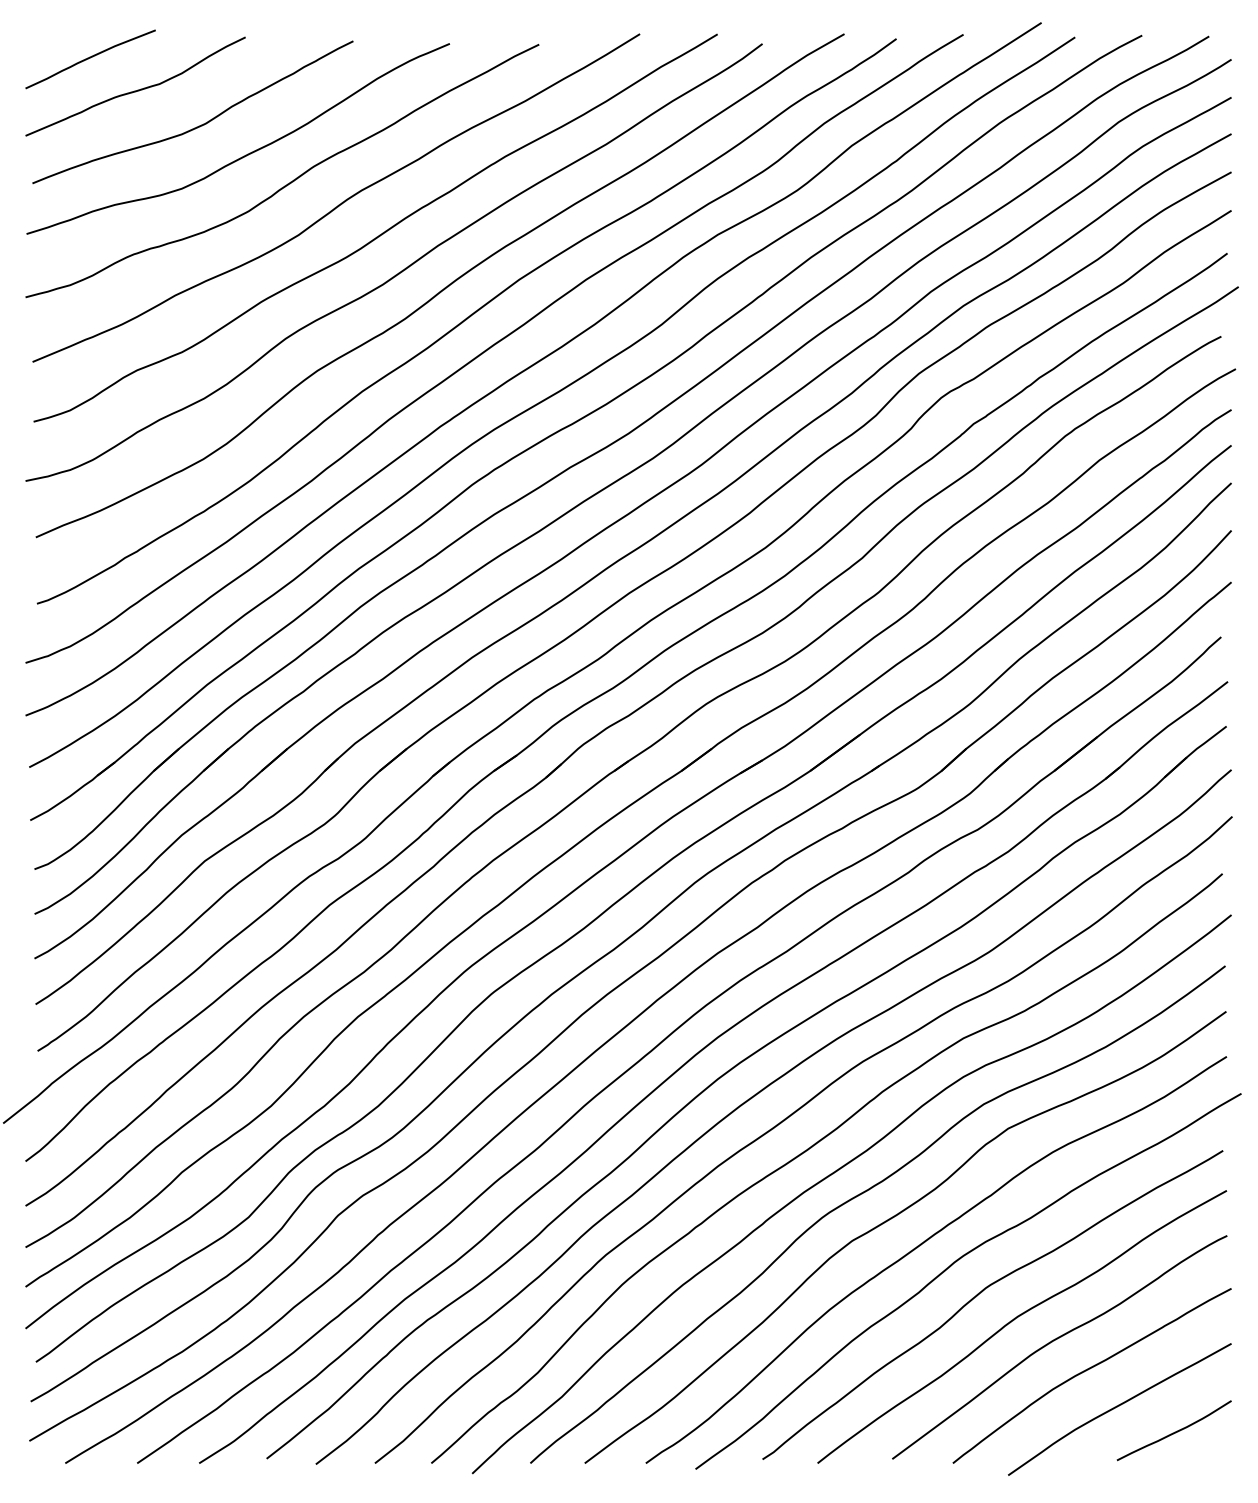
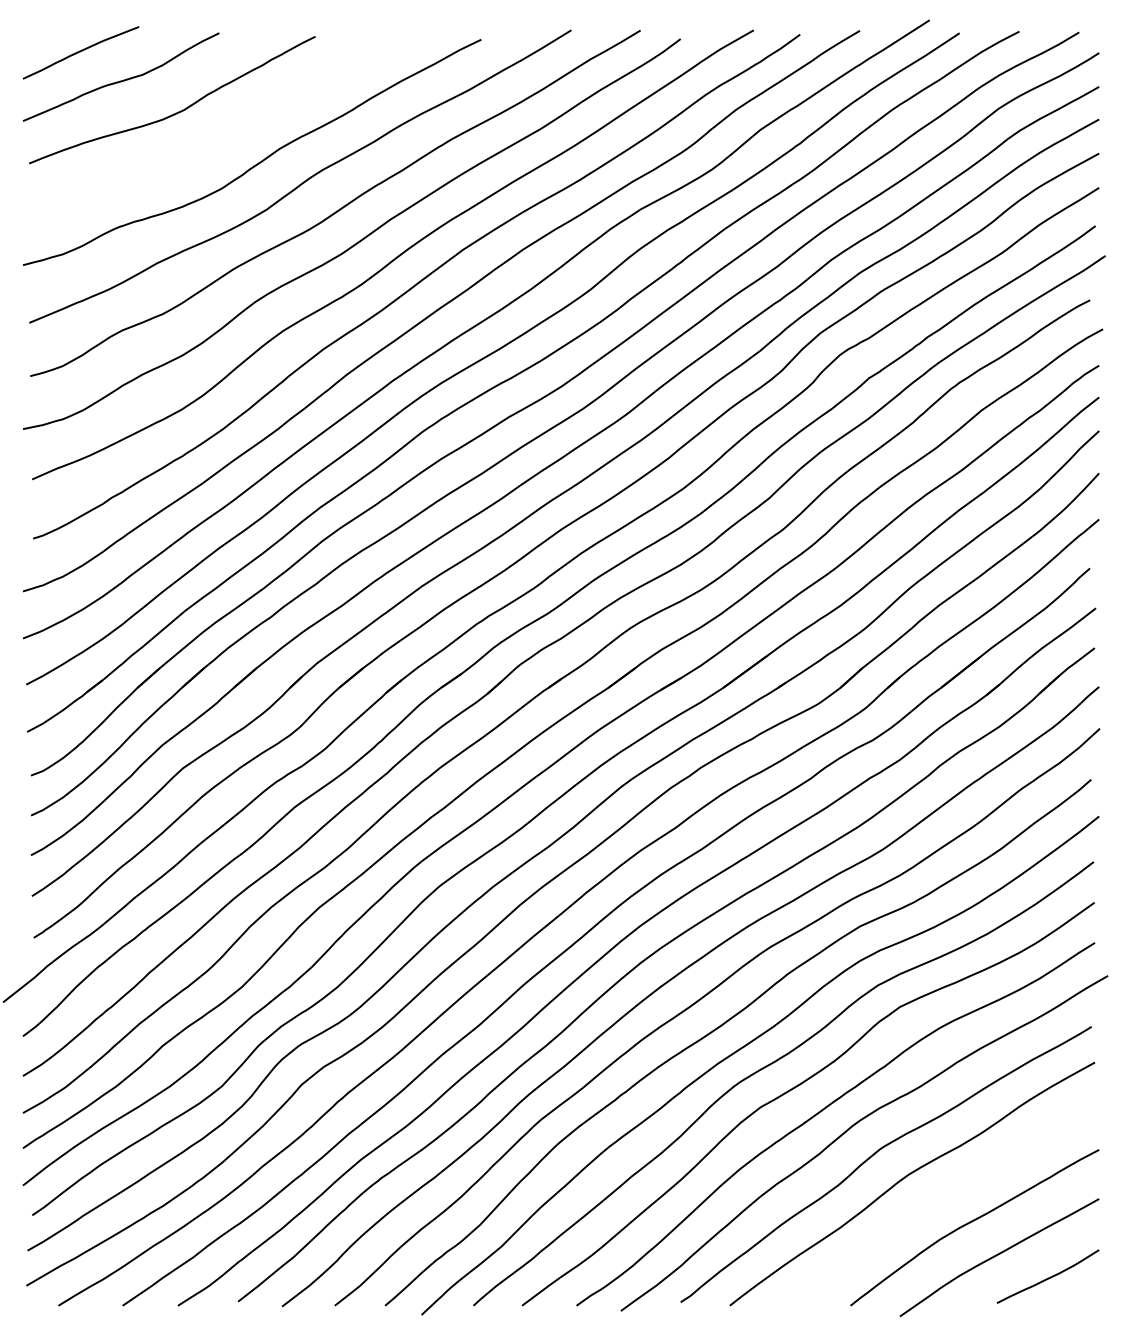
curve: (245, 154) -> (219, 137), removed
curve: (1054, 1341) -> (941, 1197), removed

